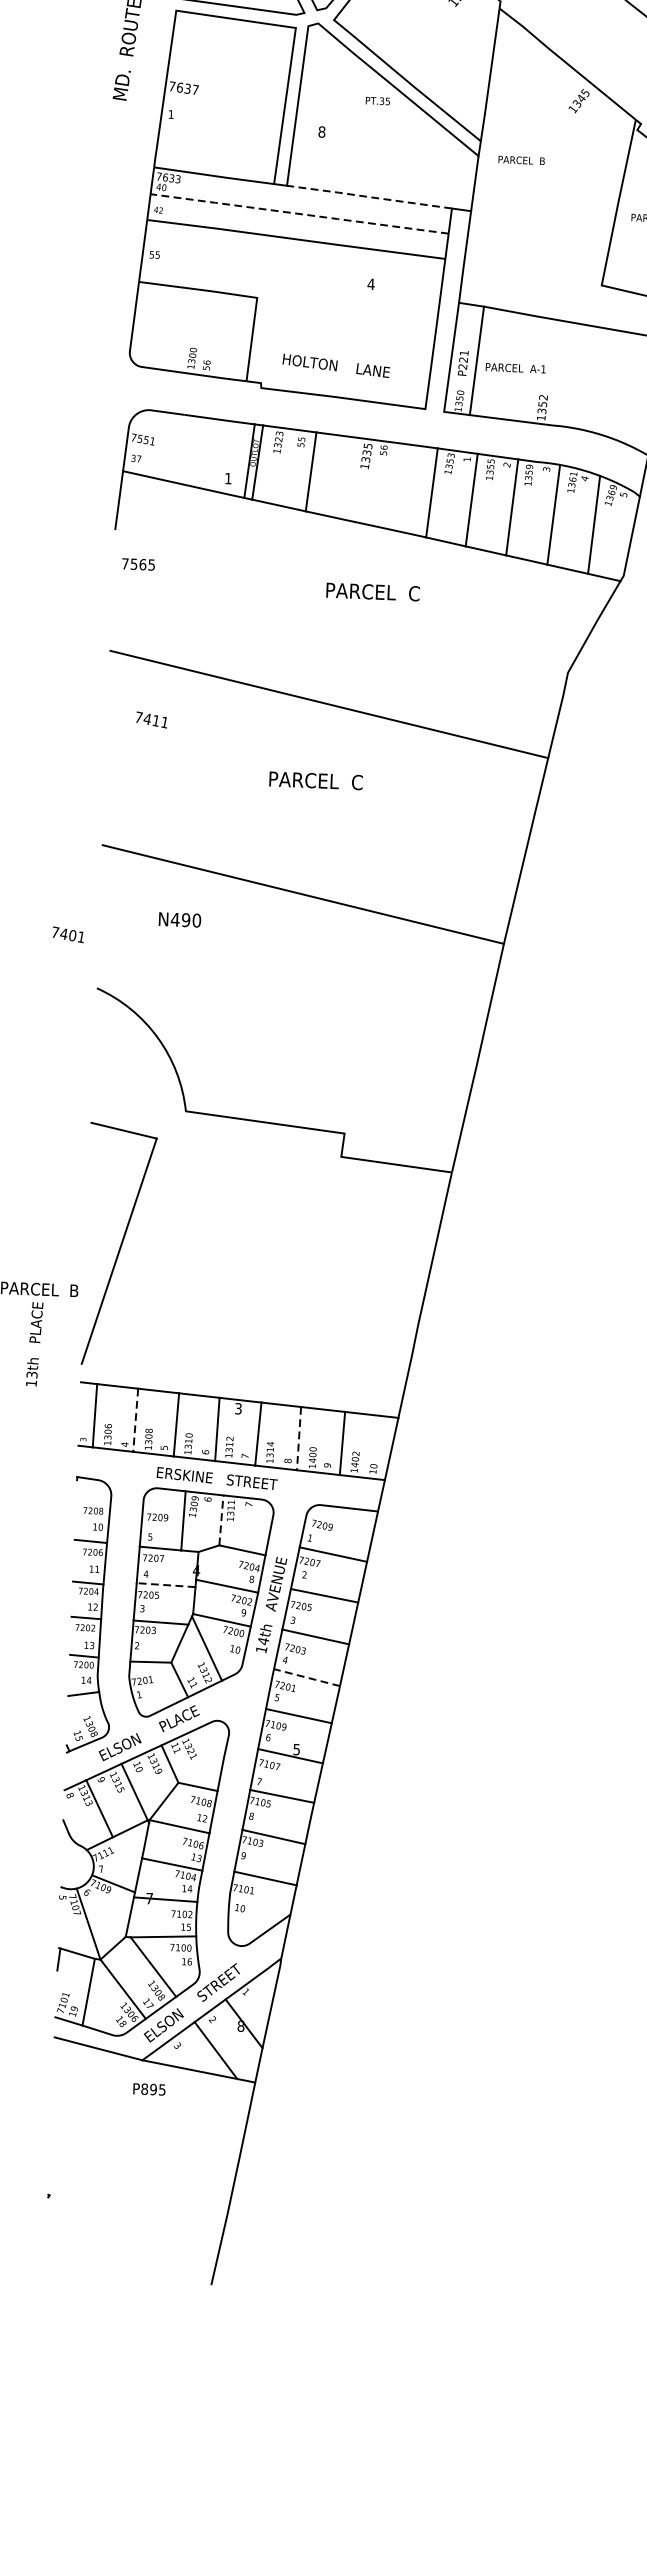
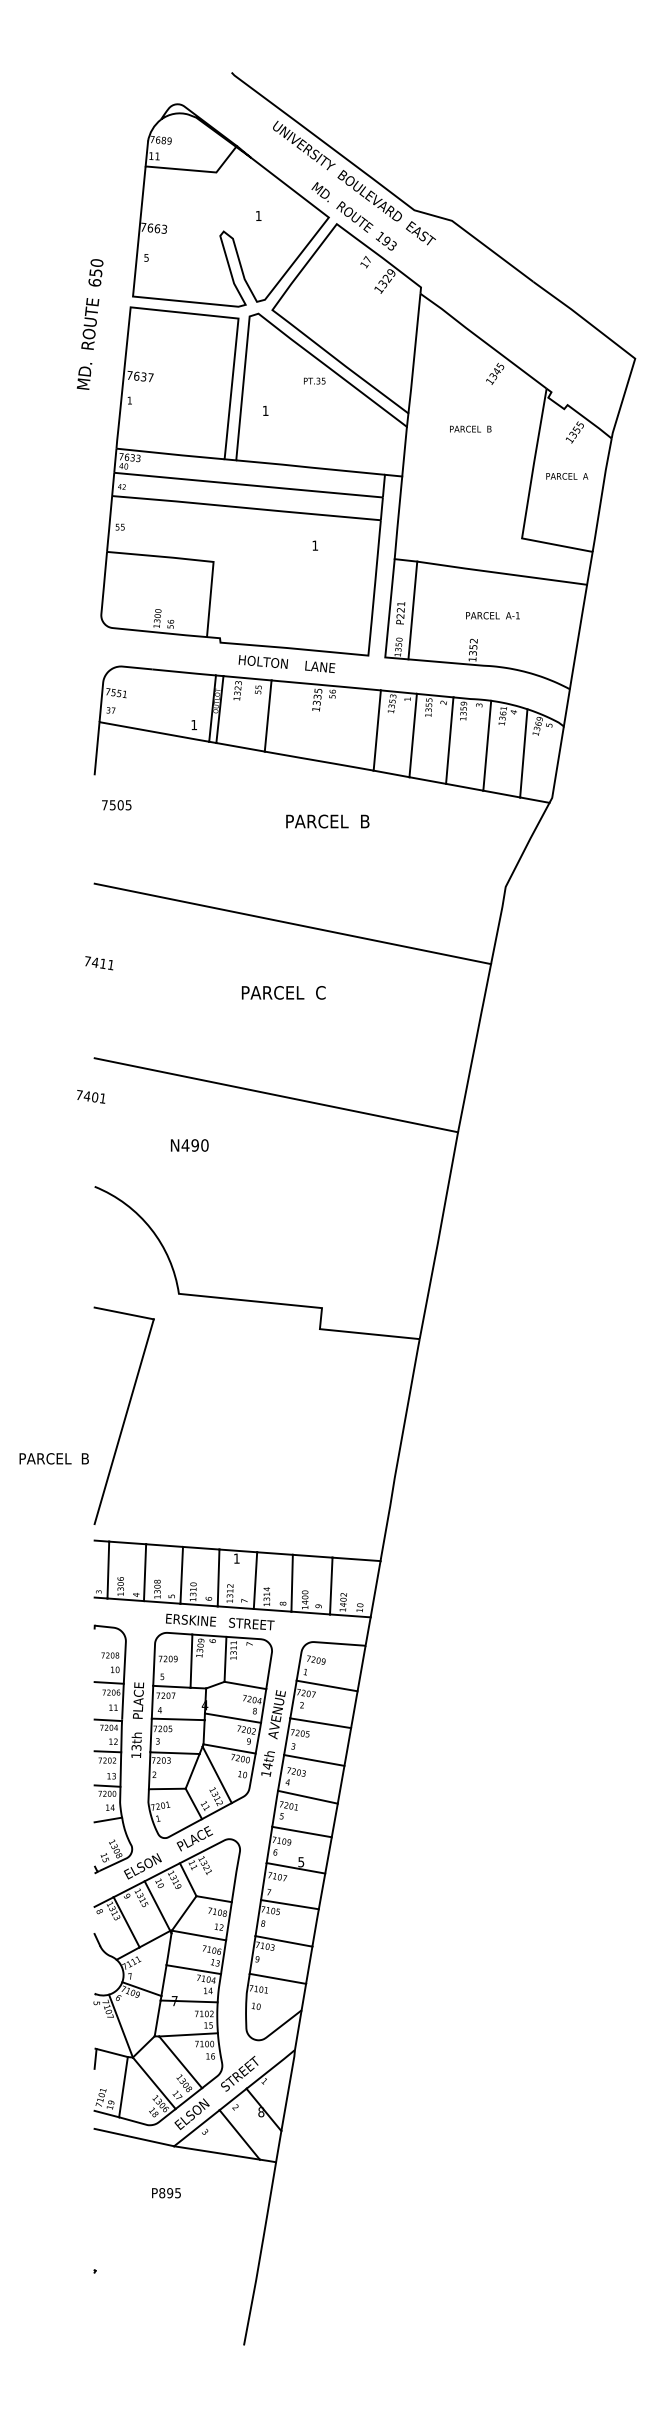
text: (321, 131) -> (265, 410), 8 -> 1
text: (521, 159) -> (470, 428), moved
line: (368, 197) -> (309, 467), dashed -> solid
line: (298, 214) -> (247, 485), dashed -> solid
text: (371, 284) -> (315, 545), 4 -> 1
text: (335, 365) -> (286, 663), moved
text: (515, 367) -> (492, 615), moved
text: (142, 563) -> (120, 804), 7565 -> 7505
text: (413, 593) -> (364, 821), PARCEL  C -> PARCEL  B
text: (152, 720) -> (99, 963), moved
text: (179, 919) -> (189, 1145), moved
text: (68, 934) -> (91, 1096), moved
text: (34, 1343) -> (137, 1719), moved
text: (238, 1408) -> (236, 1558), 3 -> 1
line: (136, 1421) -> (145, 1573), dashed -> solid
line: (299, 1438) -> (292, 1583), dashed -> solid
line: (221, 1519) -> (225, 1658), dashed -> solid
line: (165, 1585) -> (177, 1719), dashed -> solid
line: (306, 1677) -> (307, 1797), dashed -> solid
text: (149, 2089) -> (166, 2193), moved

